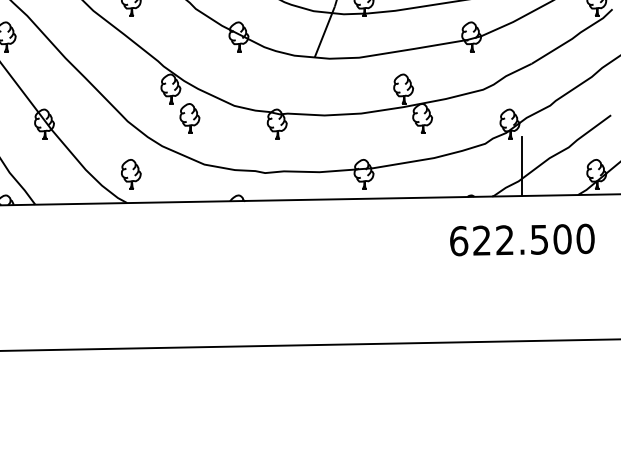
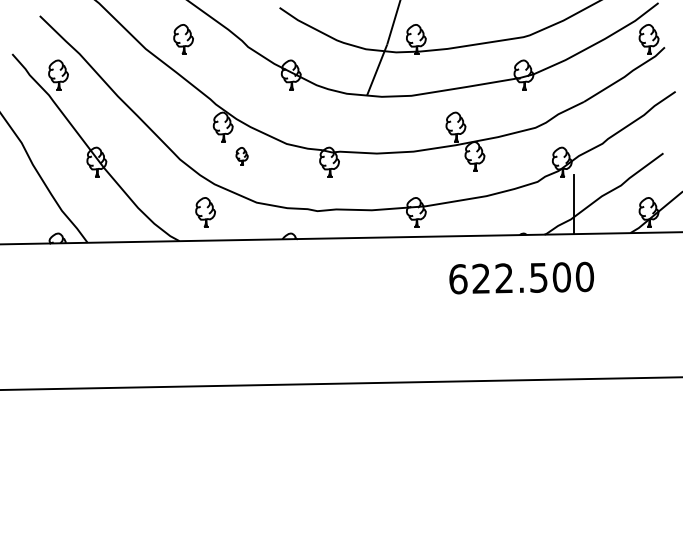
part: (189, 118) -> (241, 156), size x0.6
part: (131, 174) -> (205, 212), moved
text: (522, 239) -> (521, 277), moved

